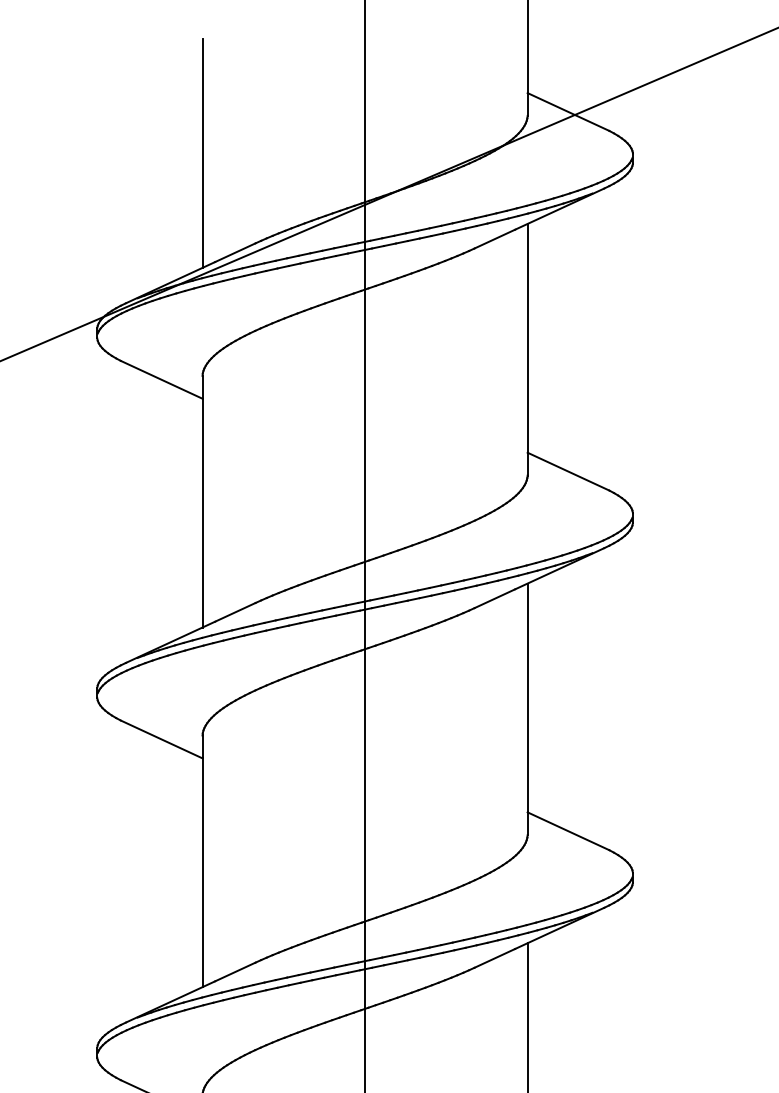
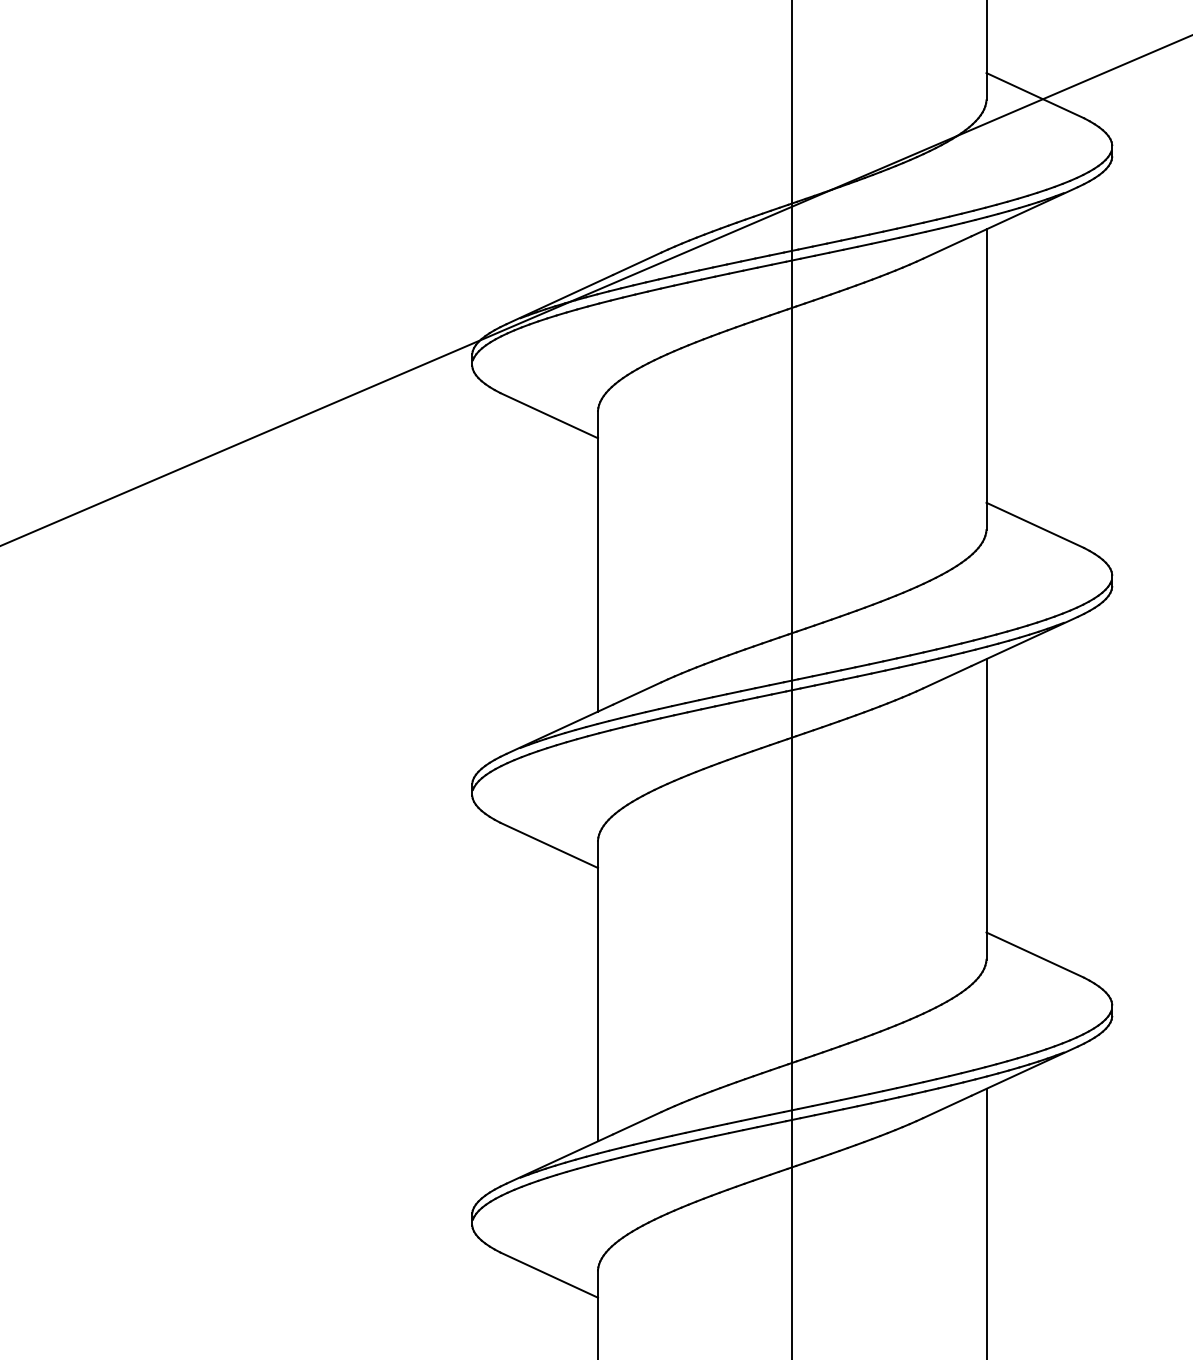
line: (202, 152) -> (598, 144), removed

